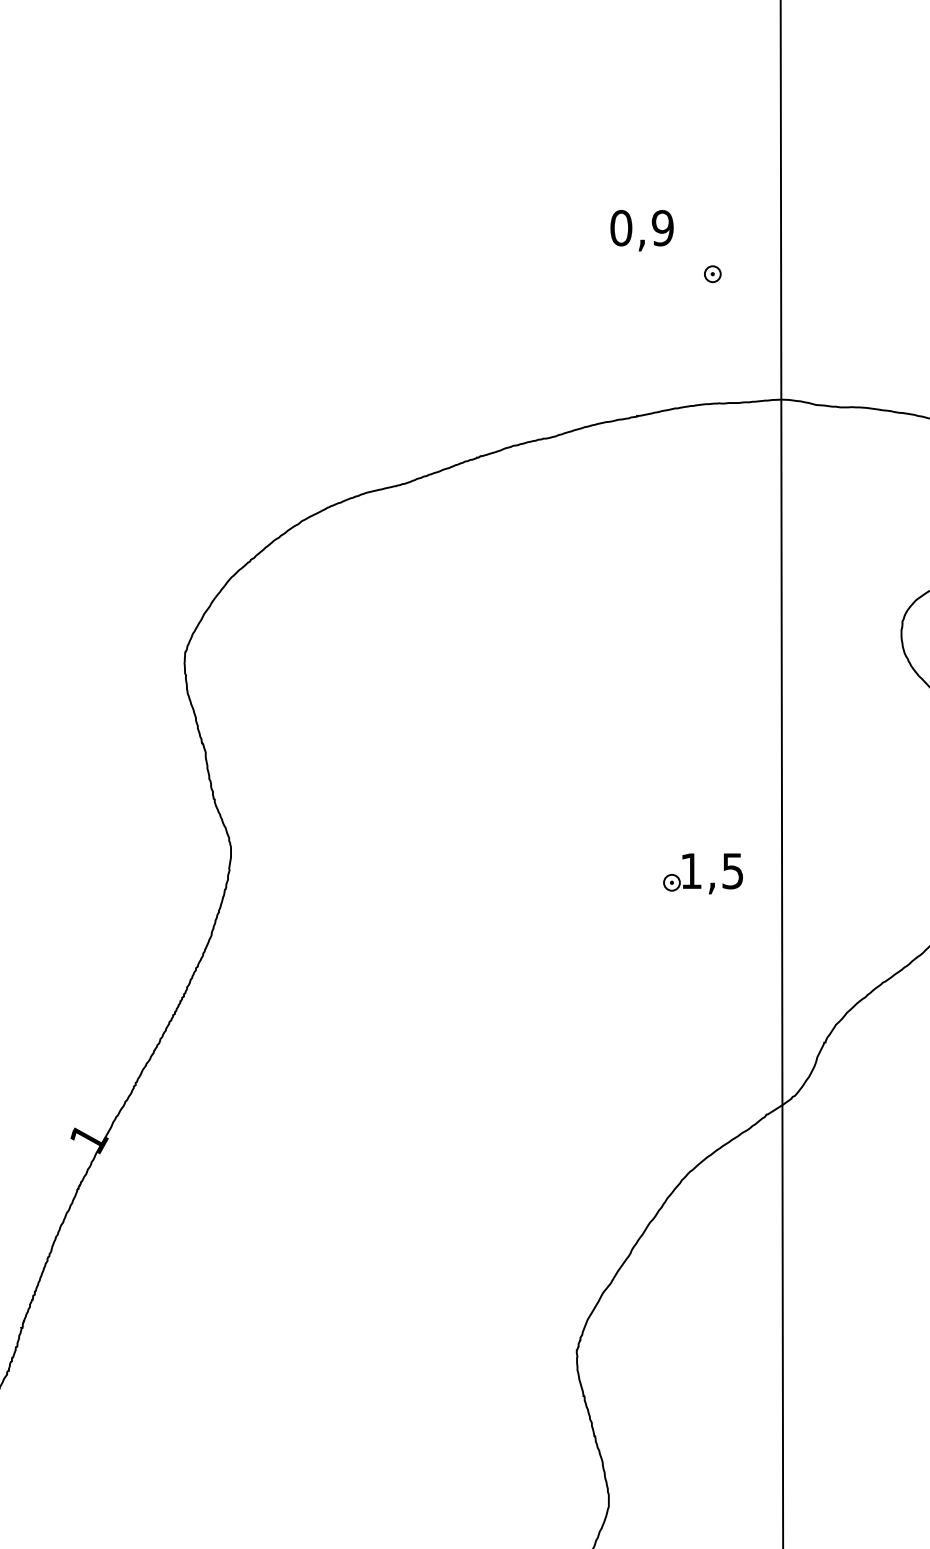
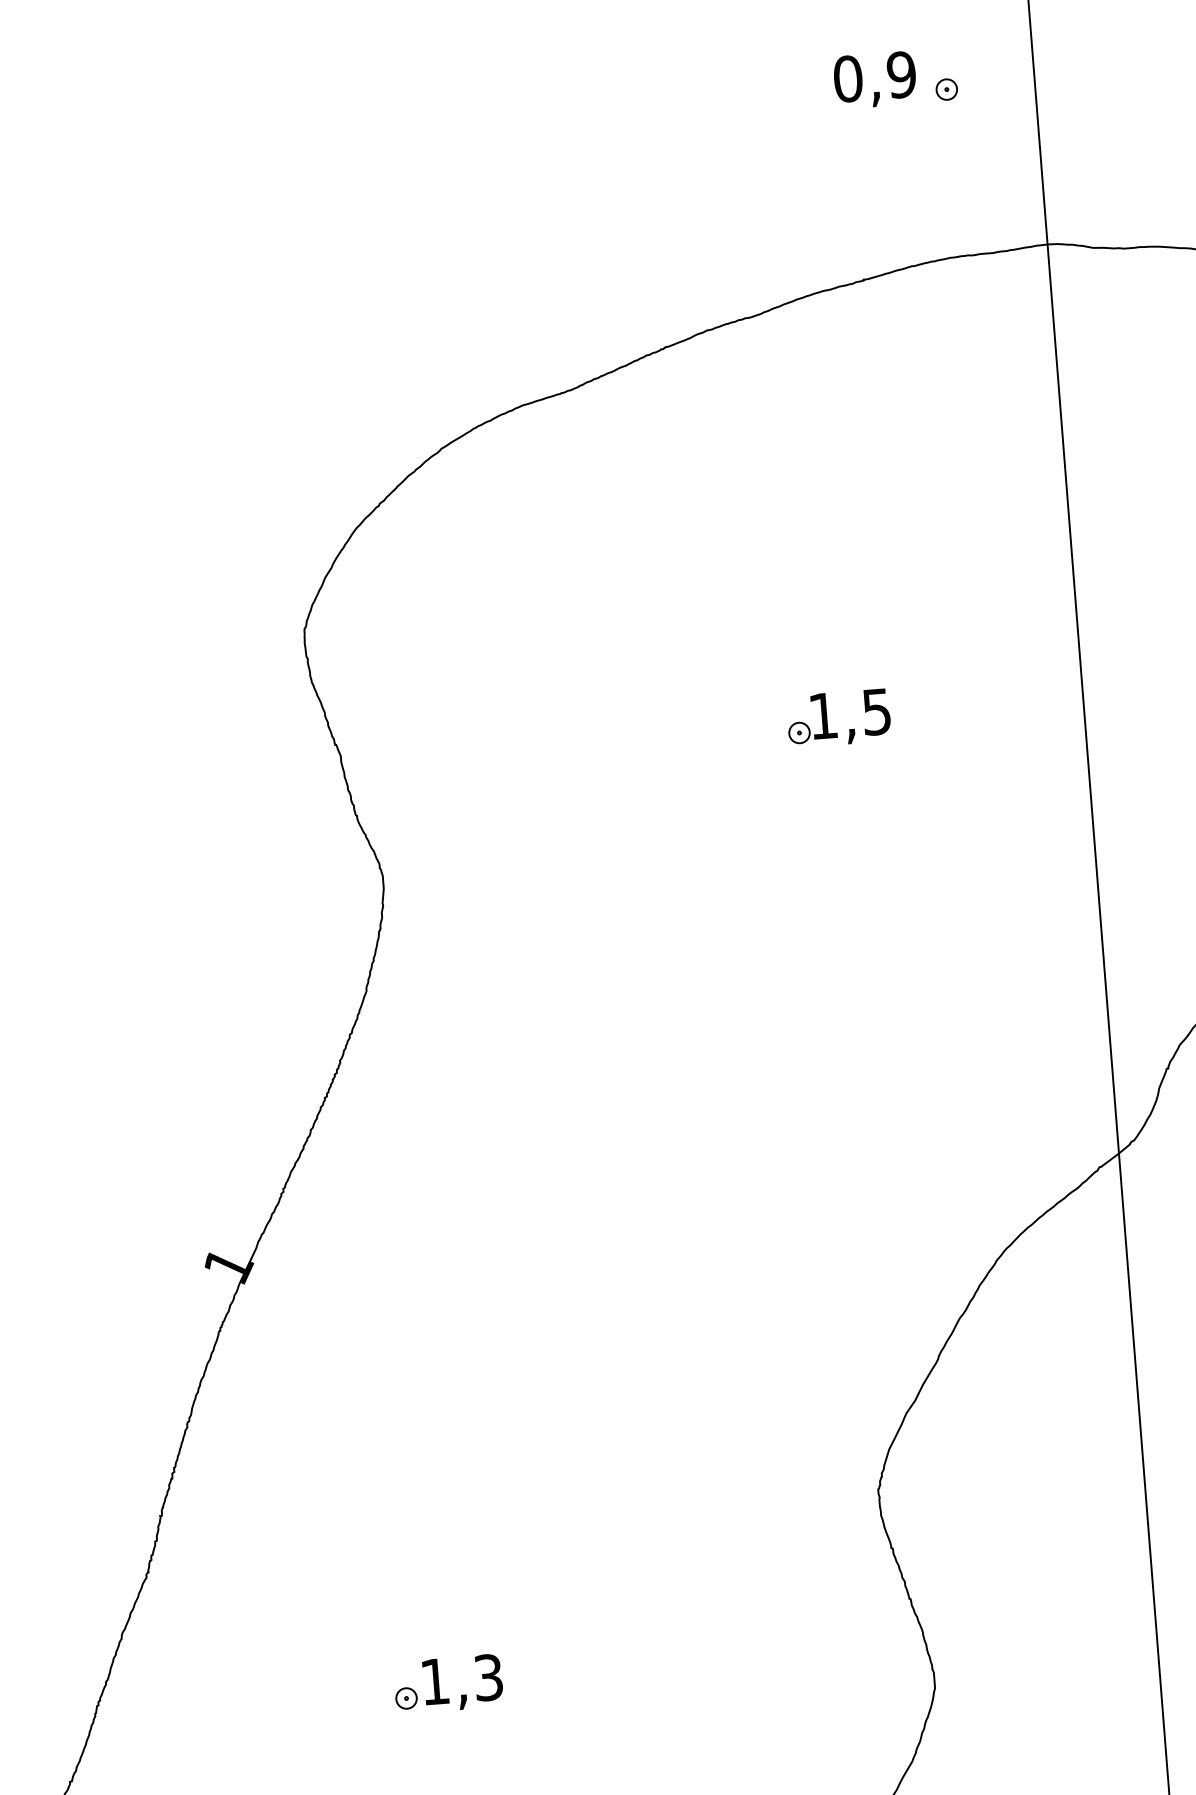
text: (641, 230) -> (874, 80), moved
part: (694, 873) -> (827, 718), moved
part: (226, 1474) -> (439, 1684), added

